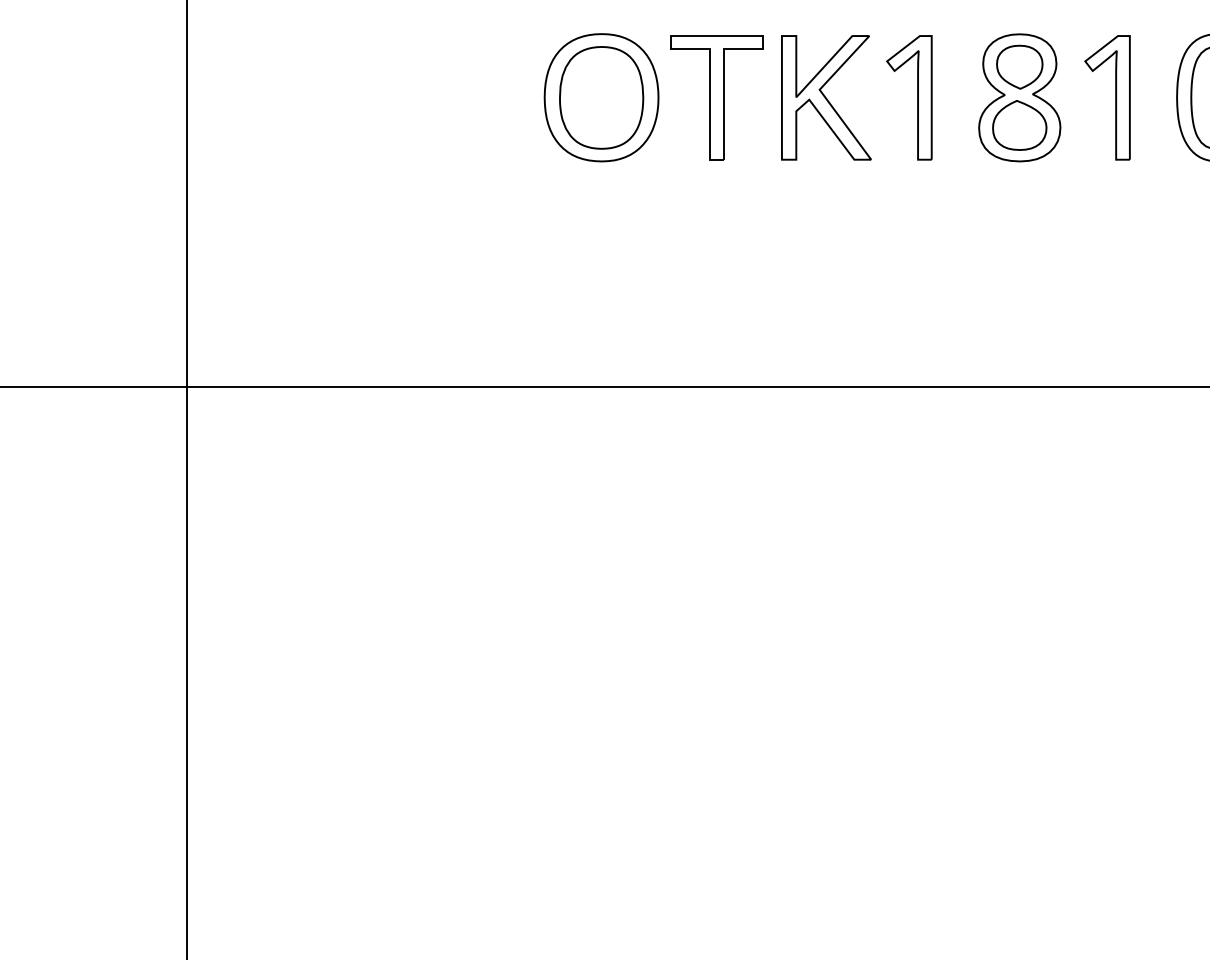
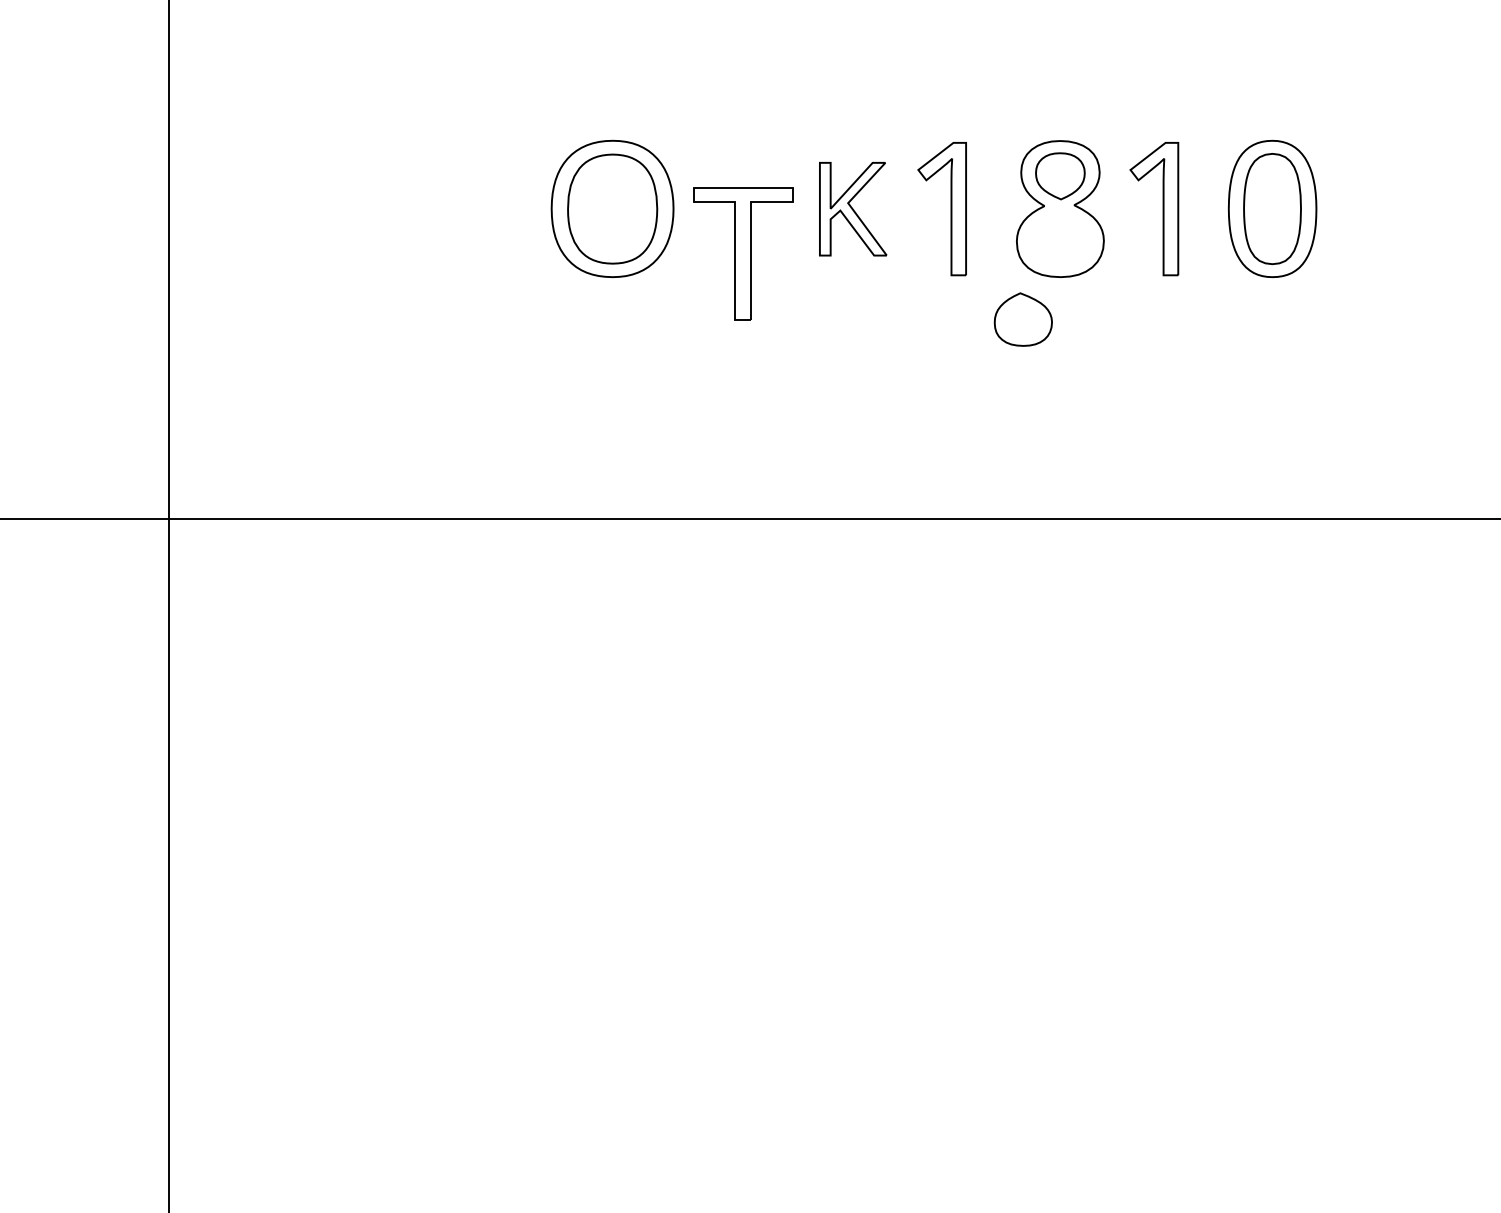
part: (717, 97) -> (743, 253), moved
part: (825, 98) -> (852, 209), size x0.7
part: (1018, 125) -> (1022, 319), moved

